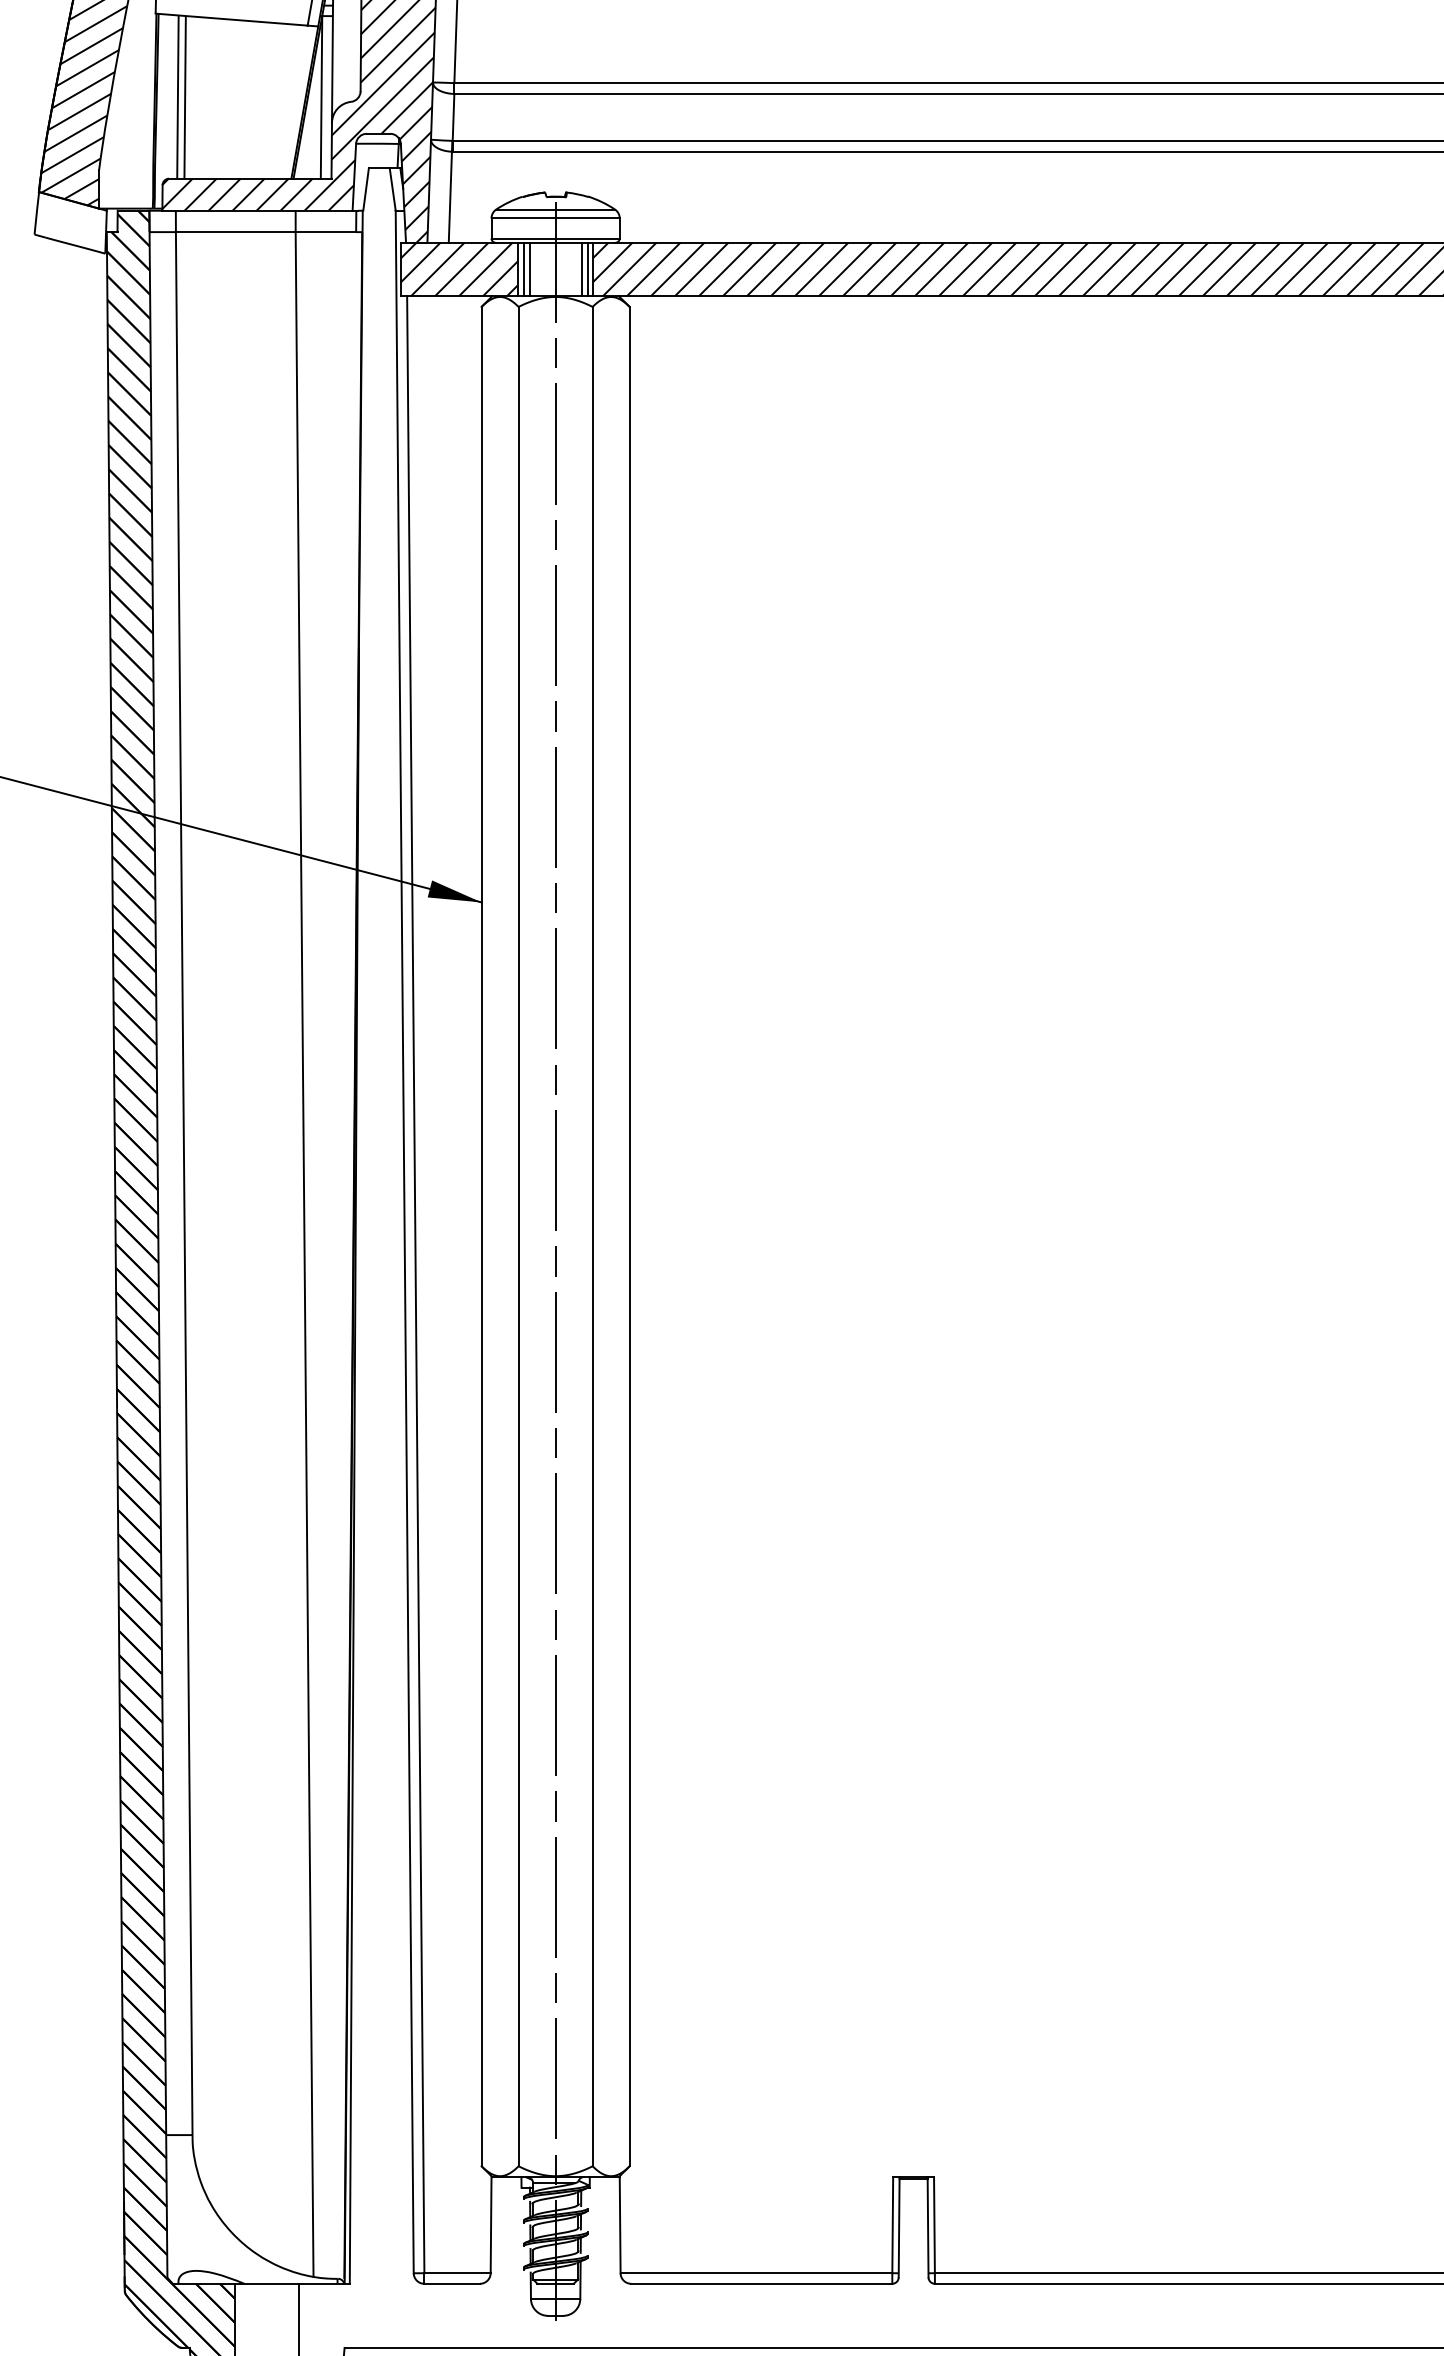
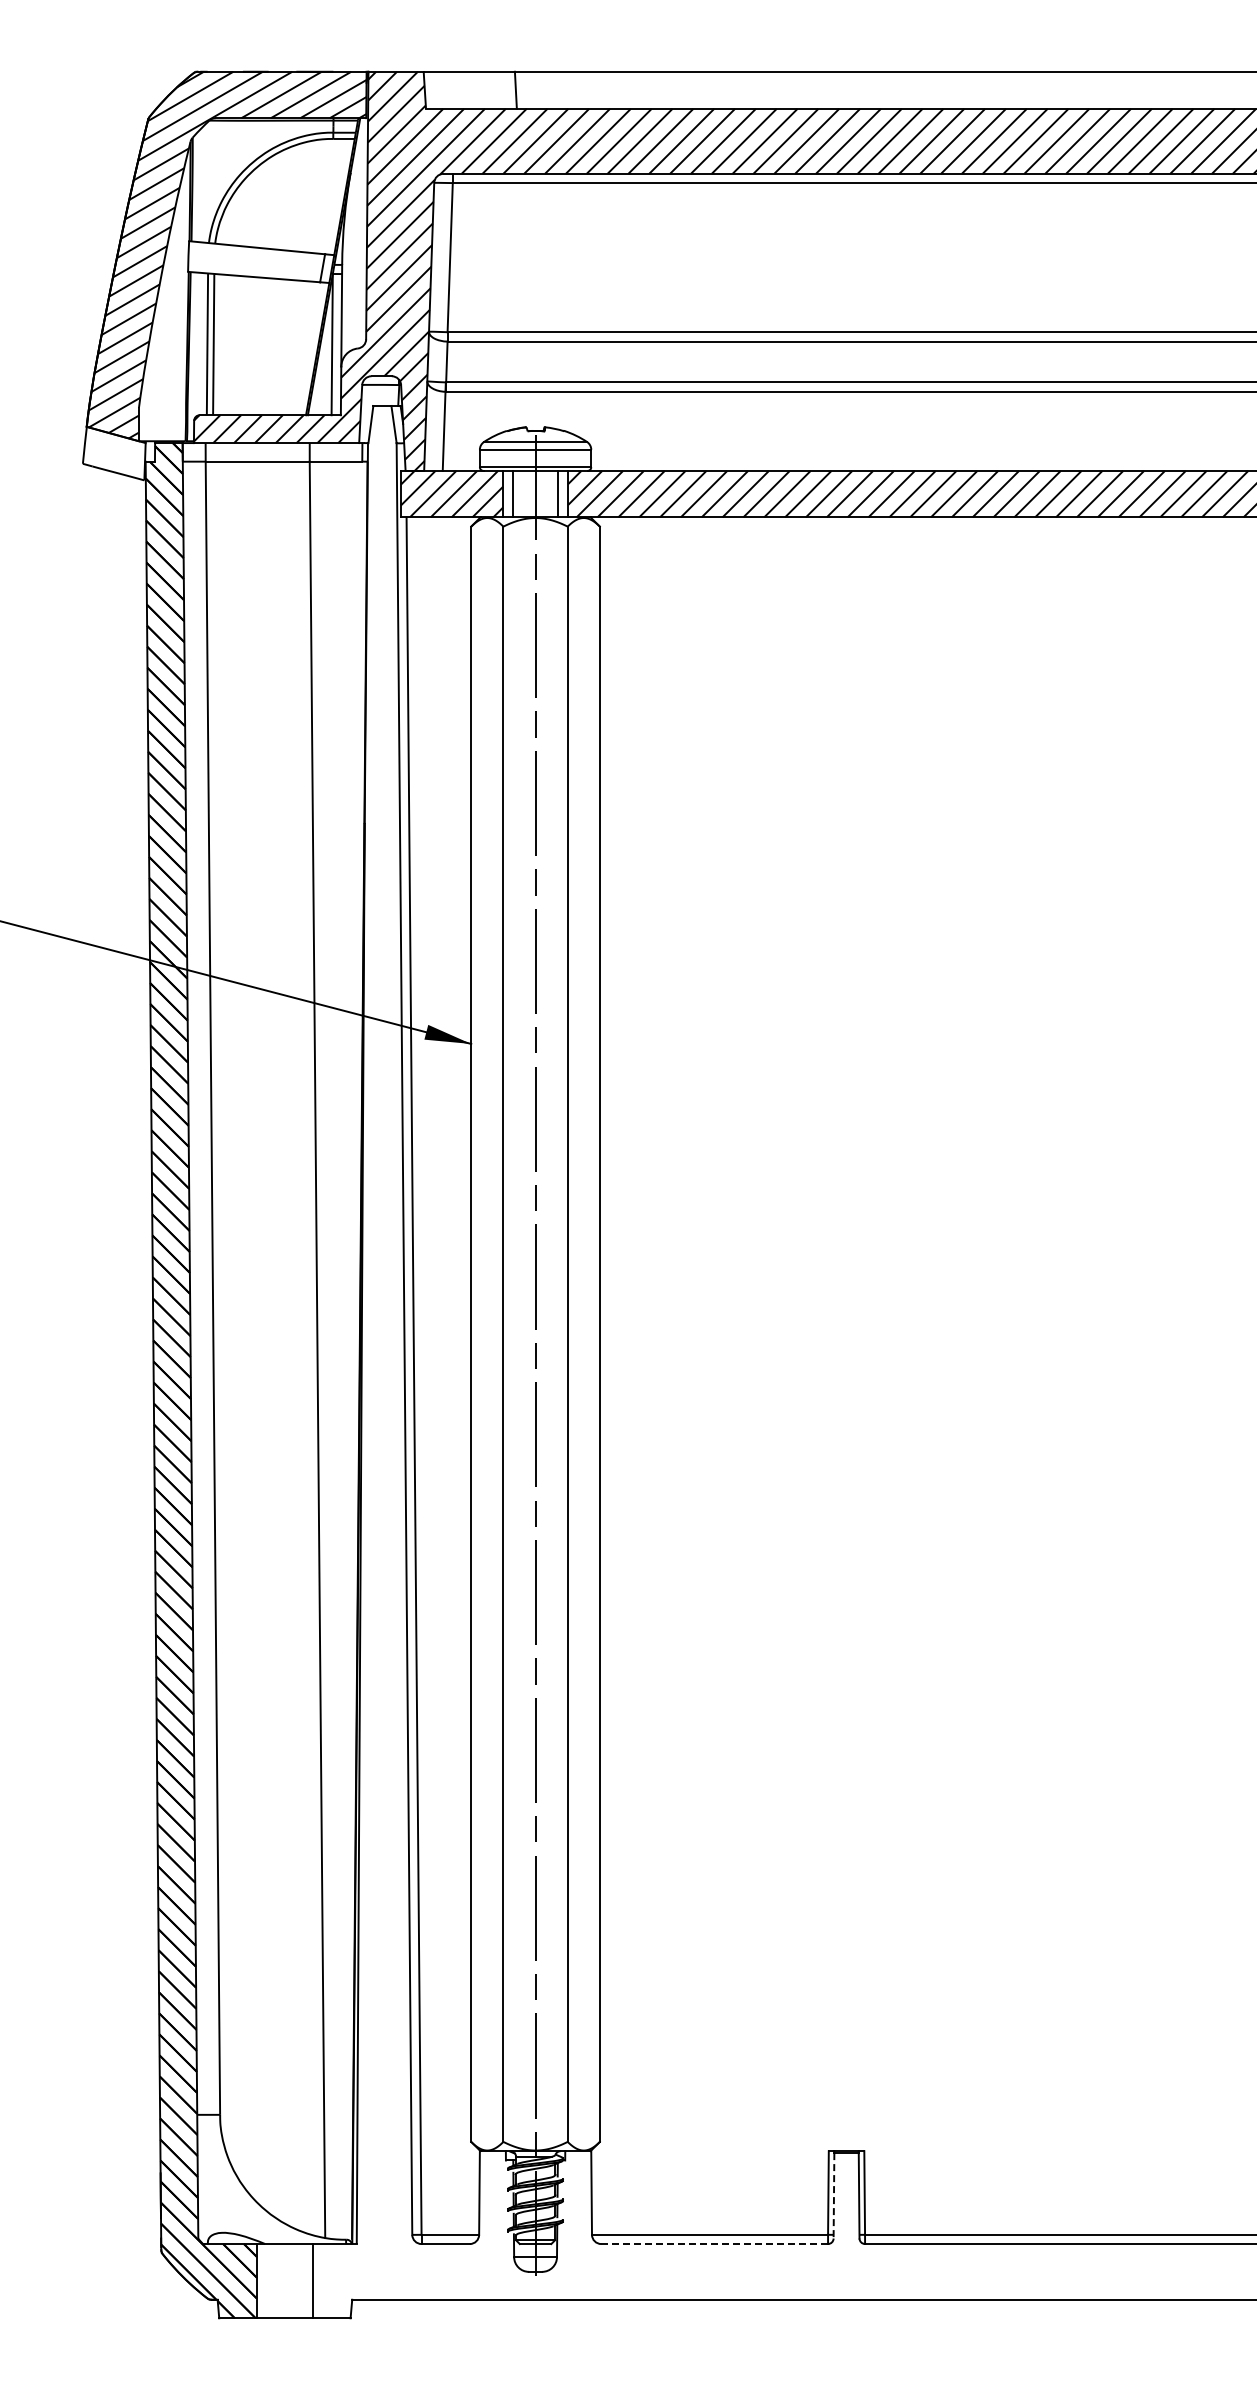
line: (523, 268) -> (507, 493), removed
line: (587, 268) -> (563, 493), removed
line: (898, 2227) -> (833, 2195), solid -> dashed
line: (761, 2284) -> (714, 2244), solid -> dashed

